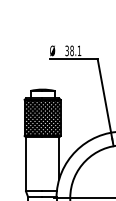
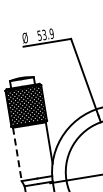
text: (73, 50) -> (45, 34), 38.1 -> 53.9
line: (26, 164) -> (17, 154), solid -> dashed

